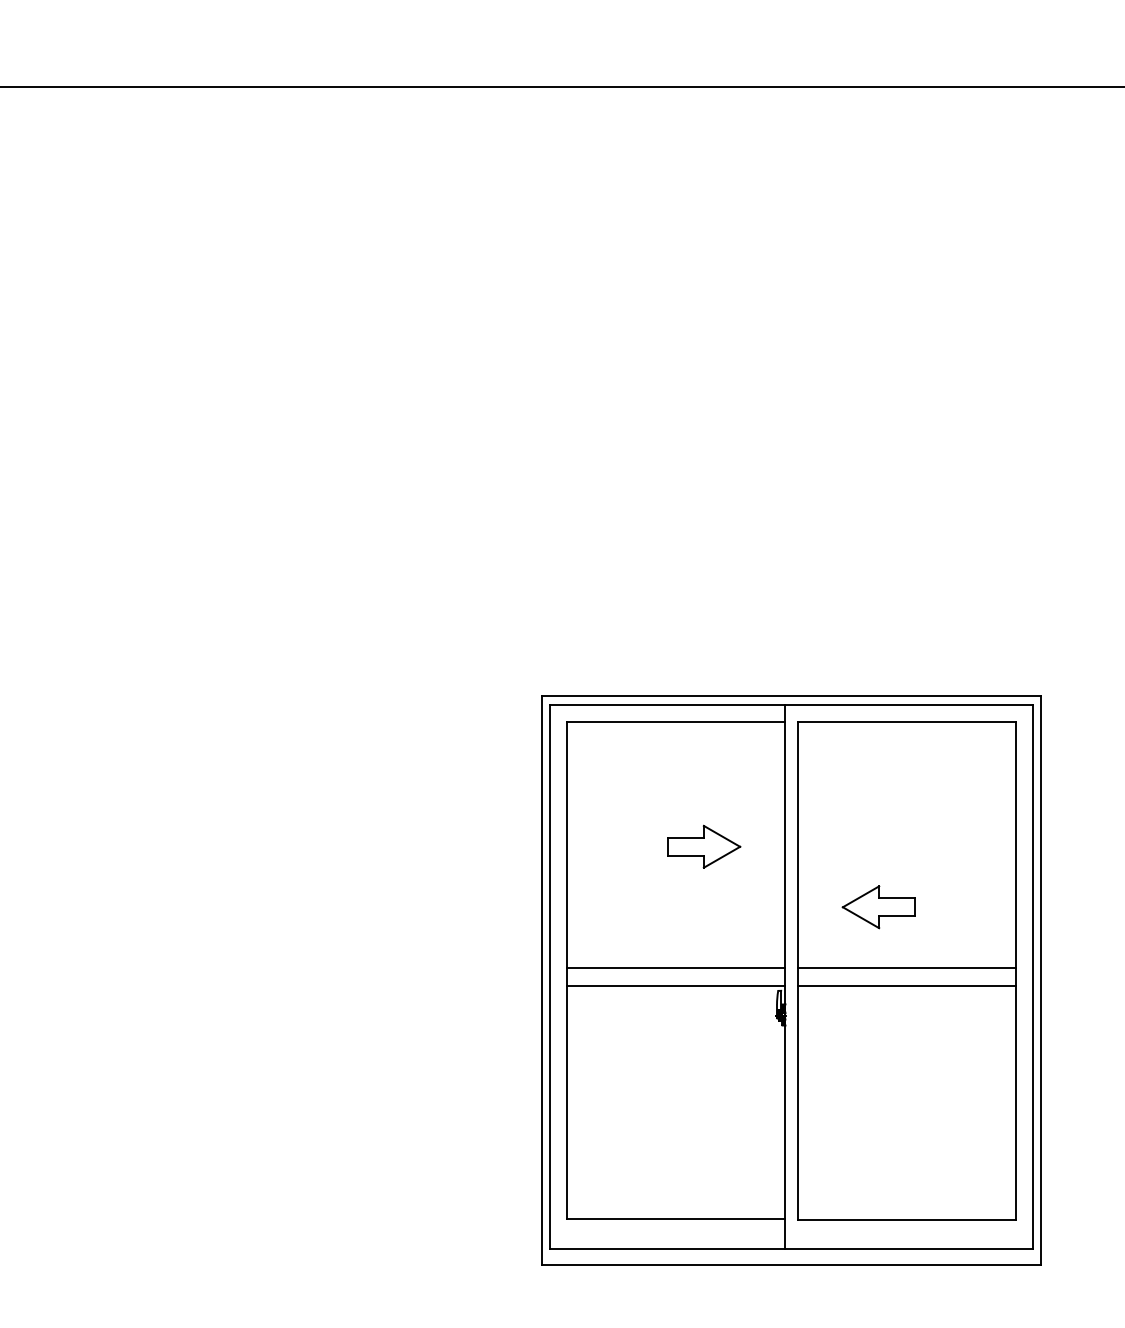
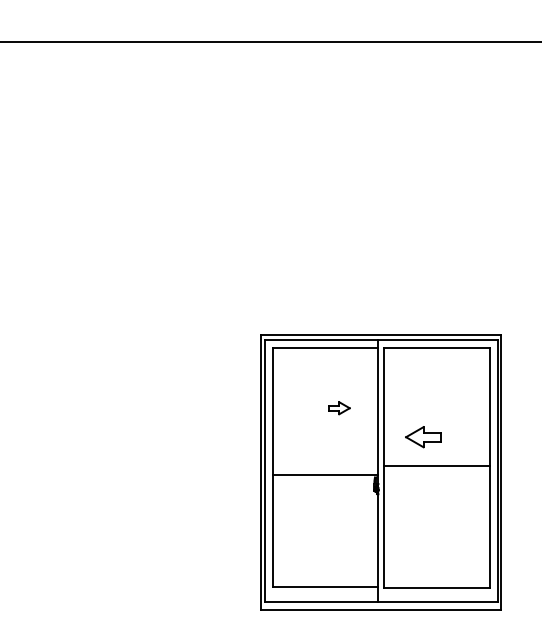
part: (704, 847) -> (339, 408), size x0.6
line: (675, 968) -> (325, 466), removed
line: (905, 986) -> (436, 475), removed

